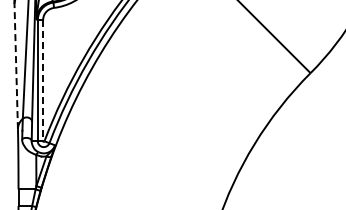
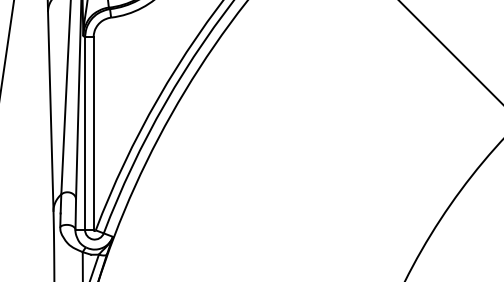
line: (16, 66) -> (51, 111), dashed -> solid
line: (43, 81) -> (94, 134), dashed -> solid

